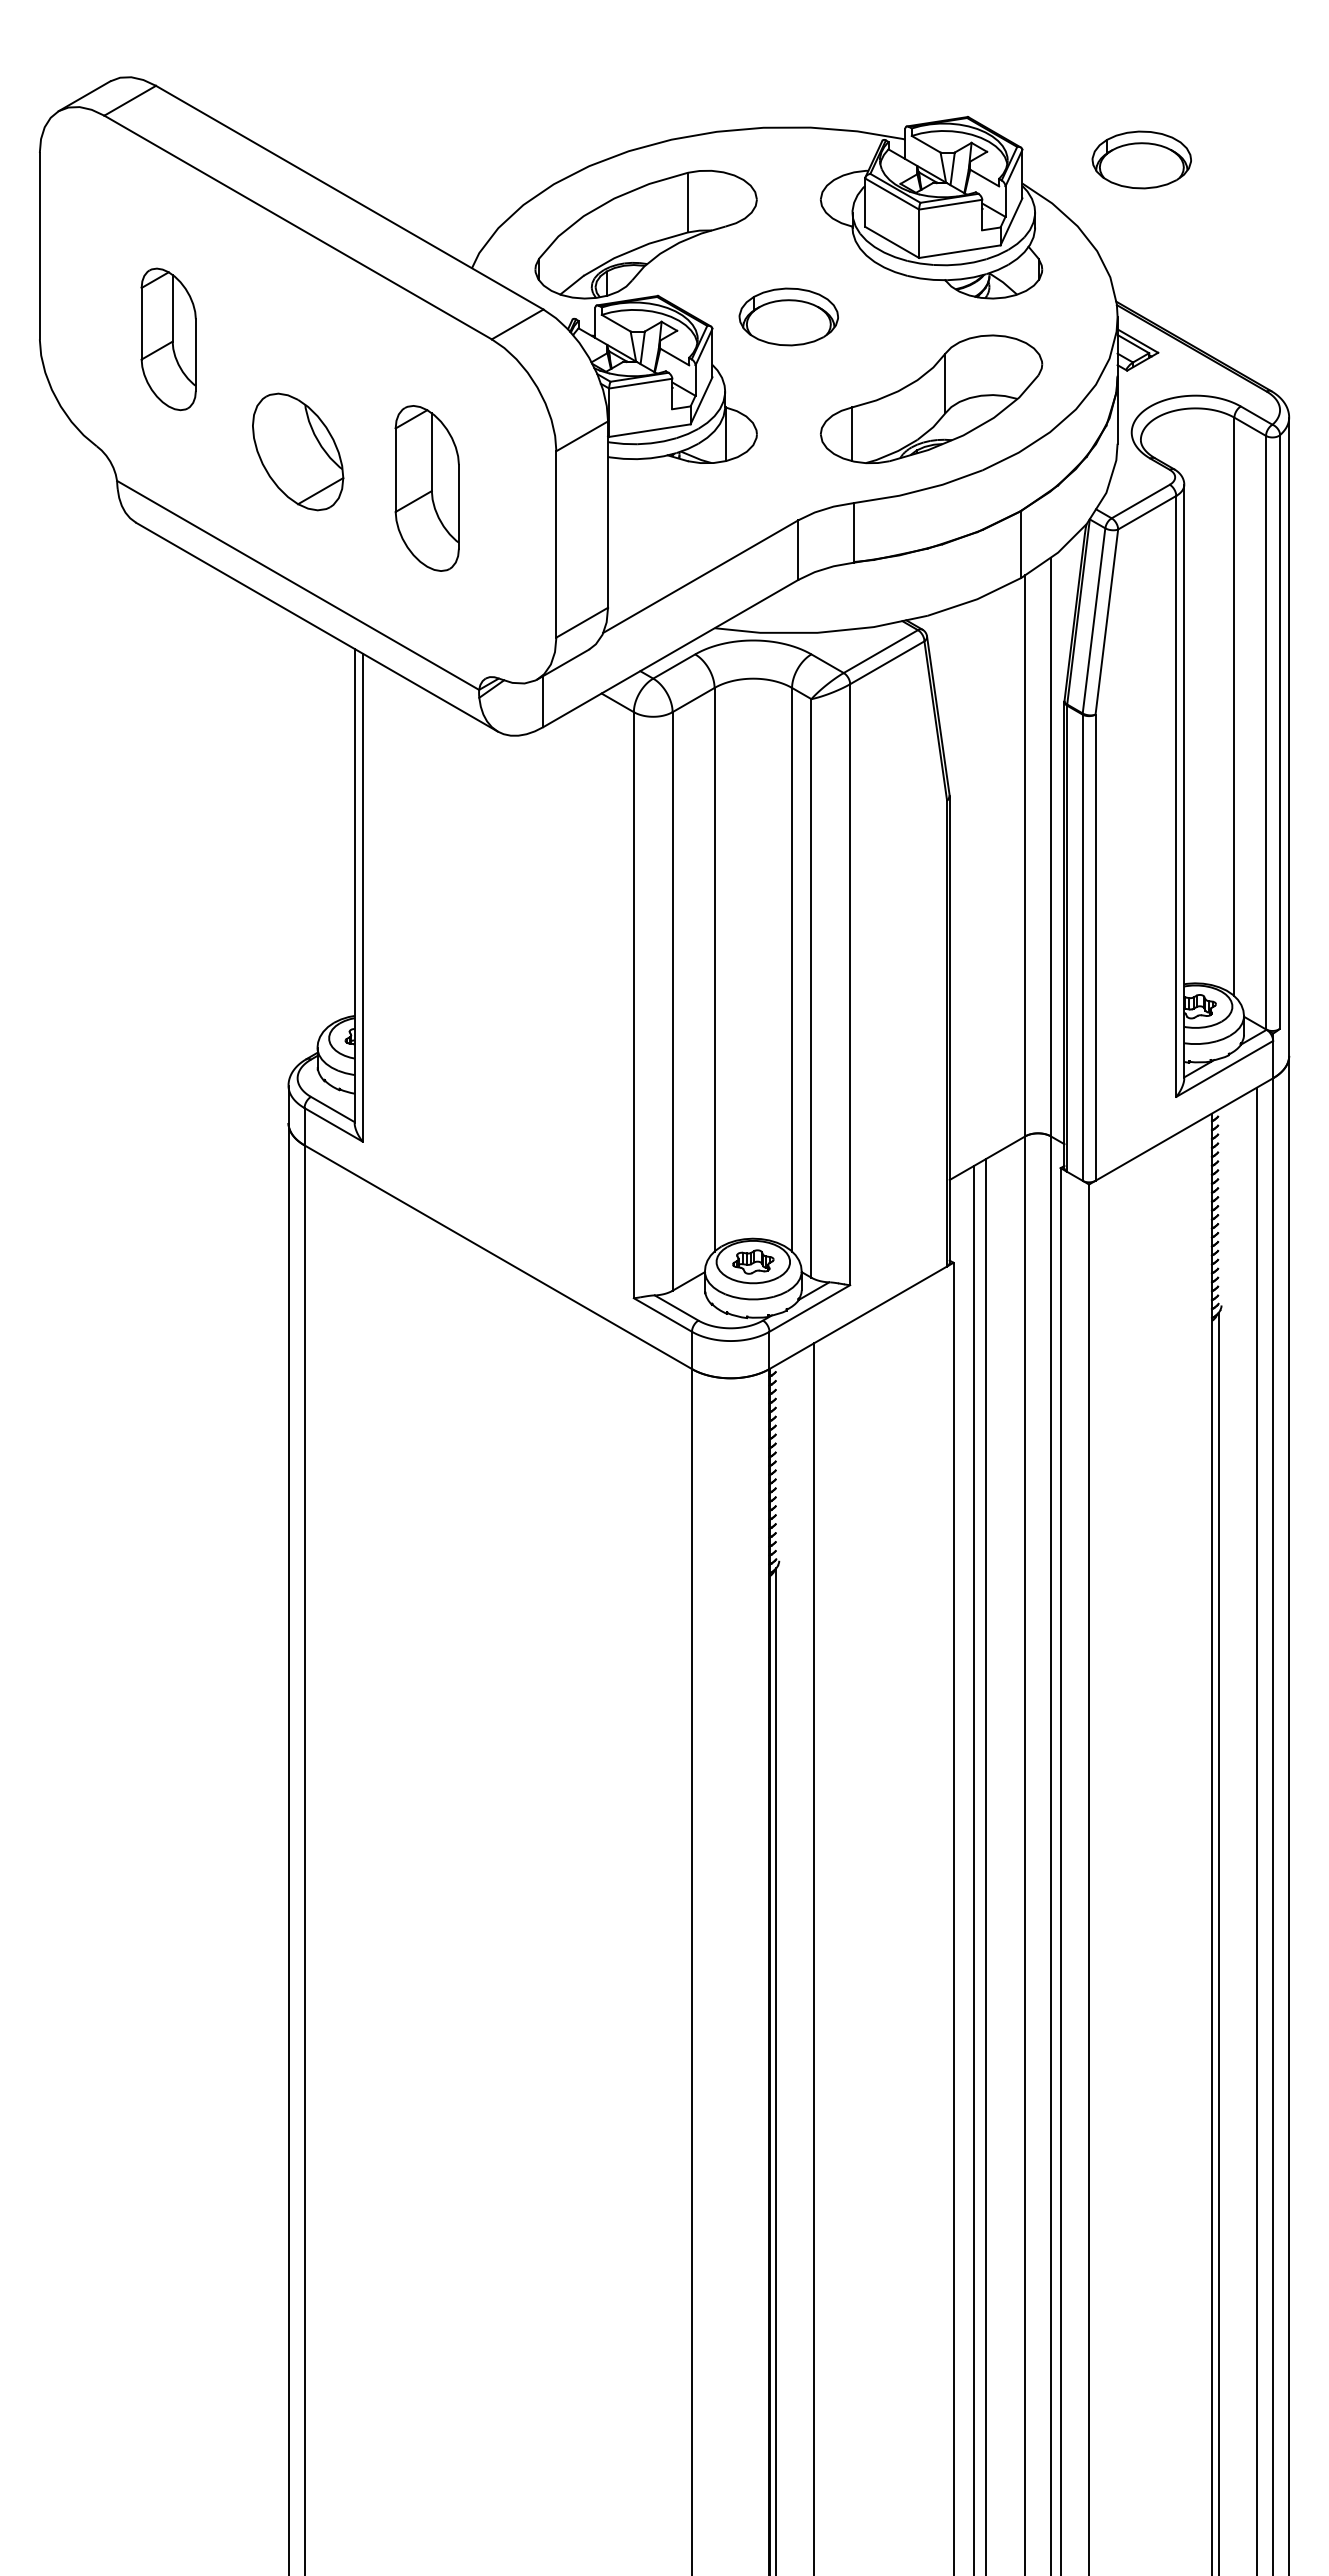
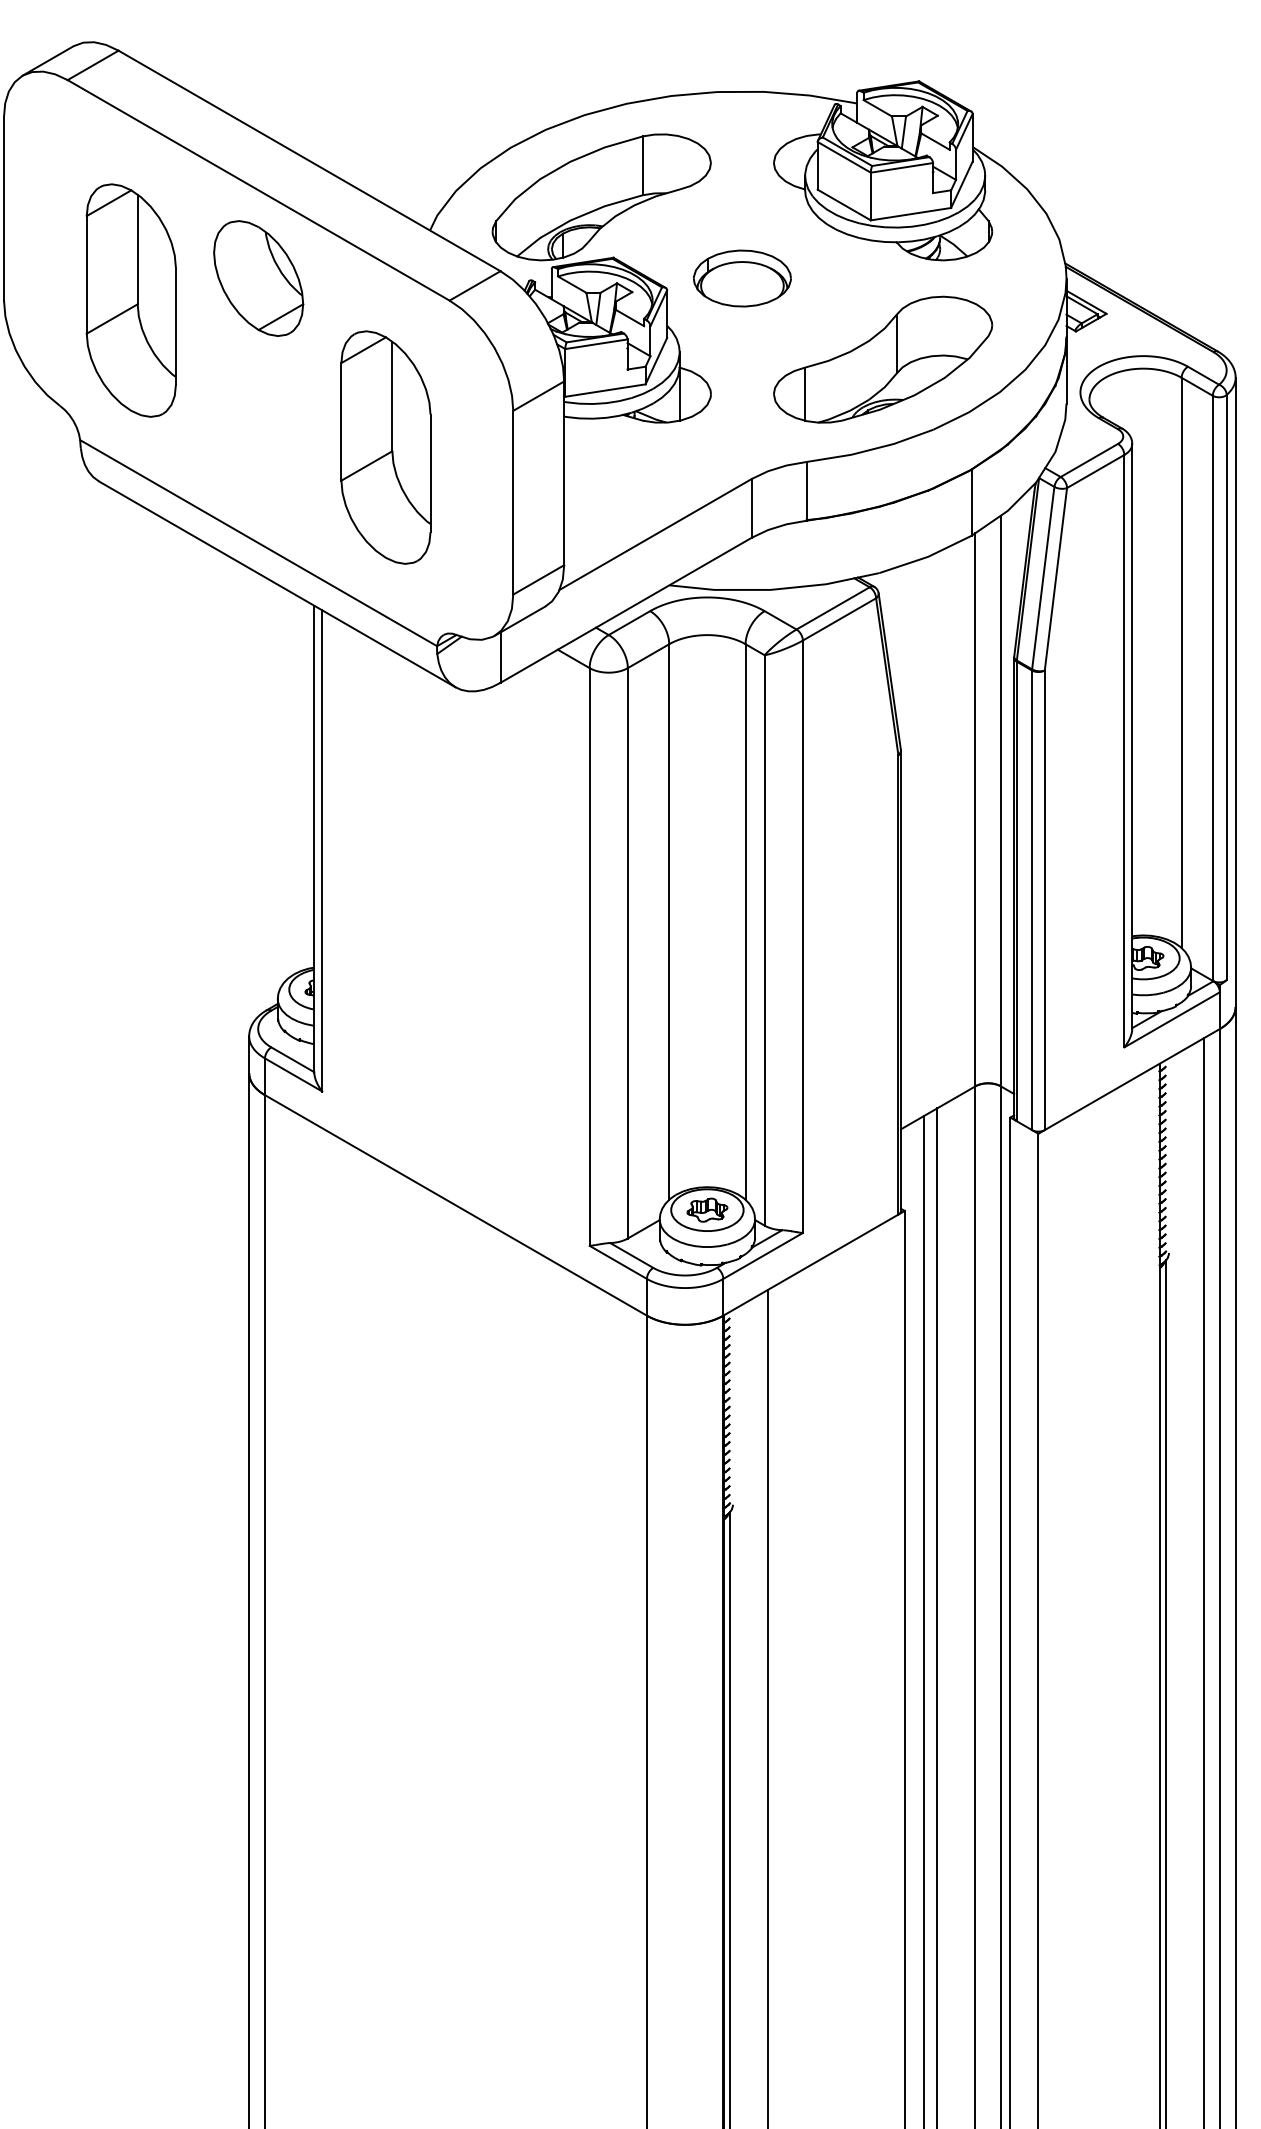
part: (1141, 159) -> (1090, 123), removed
part: (168, 339) -> (130, 300), size x1.67
part: (298, 451) -> (259, 278), moved
part: (427, 488) -> (386, 447), size x1.43

